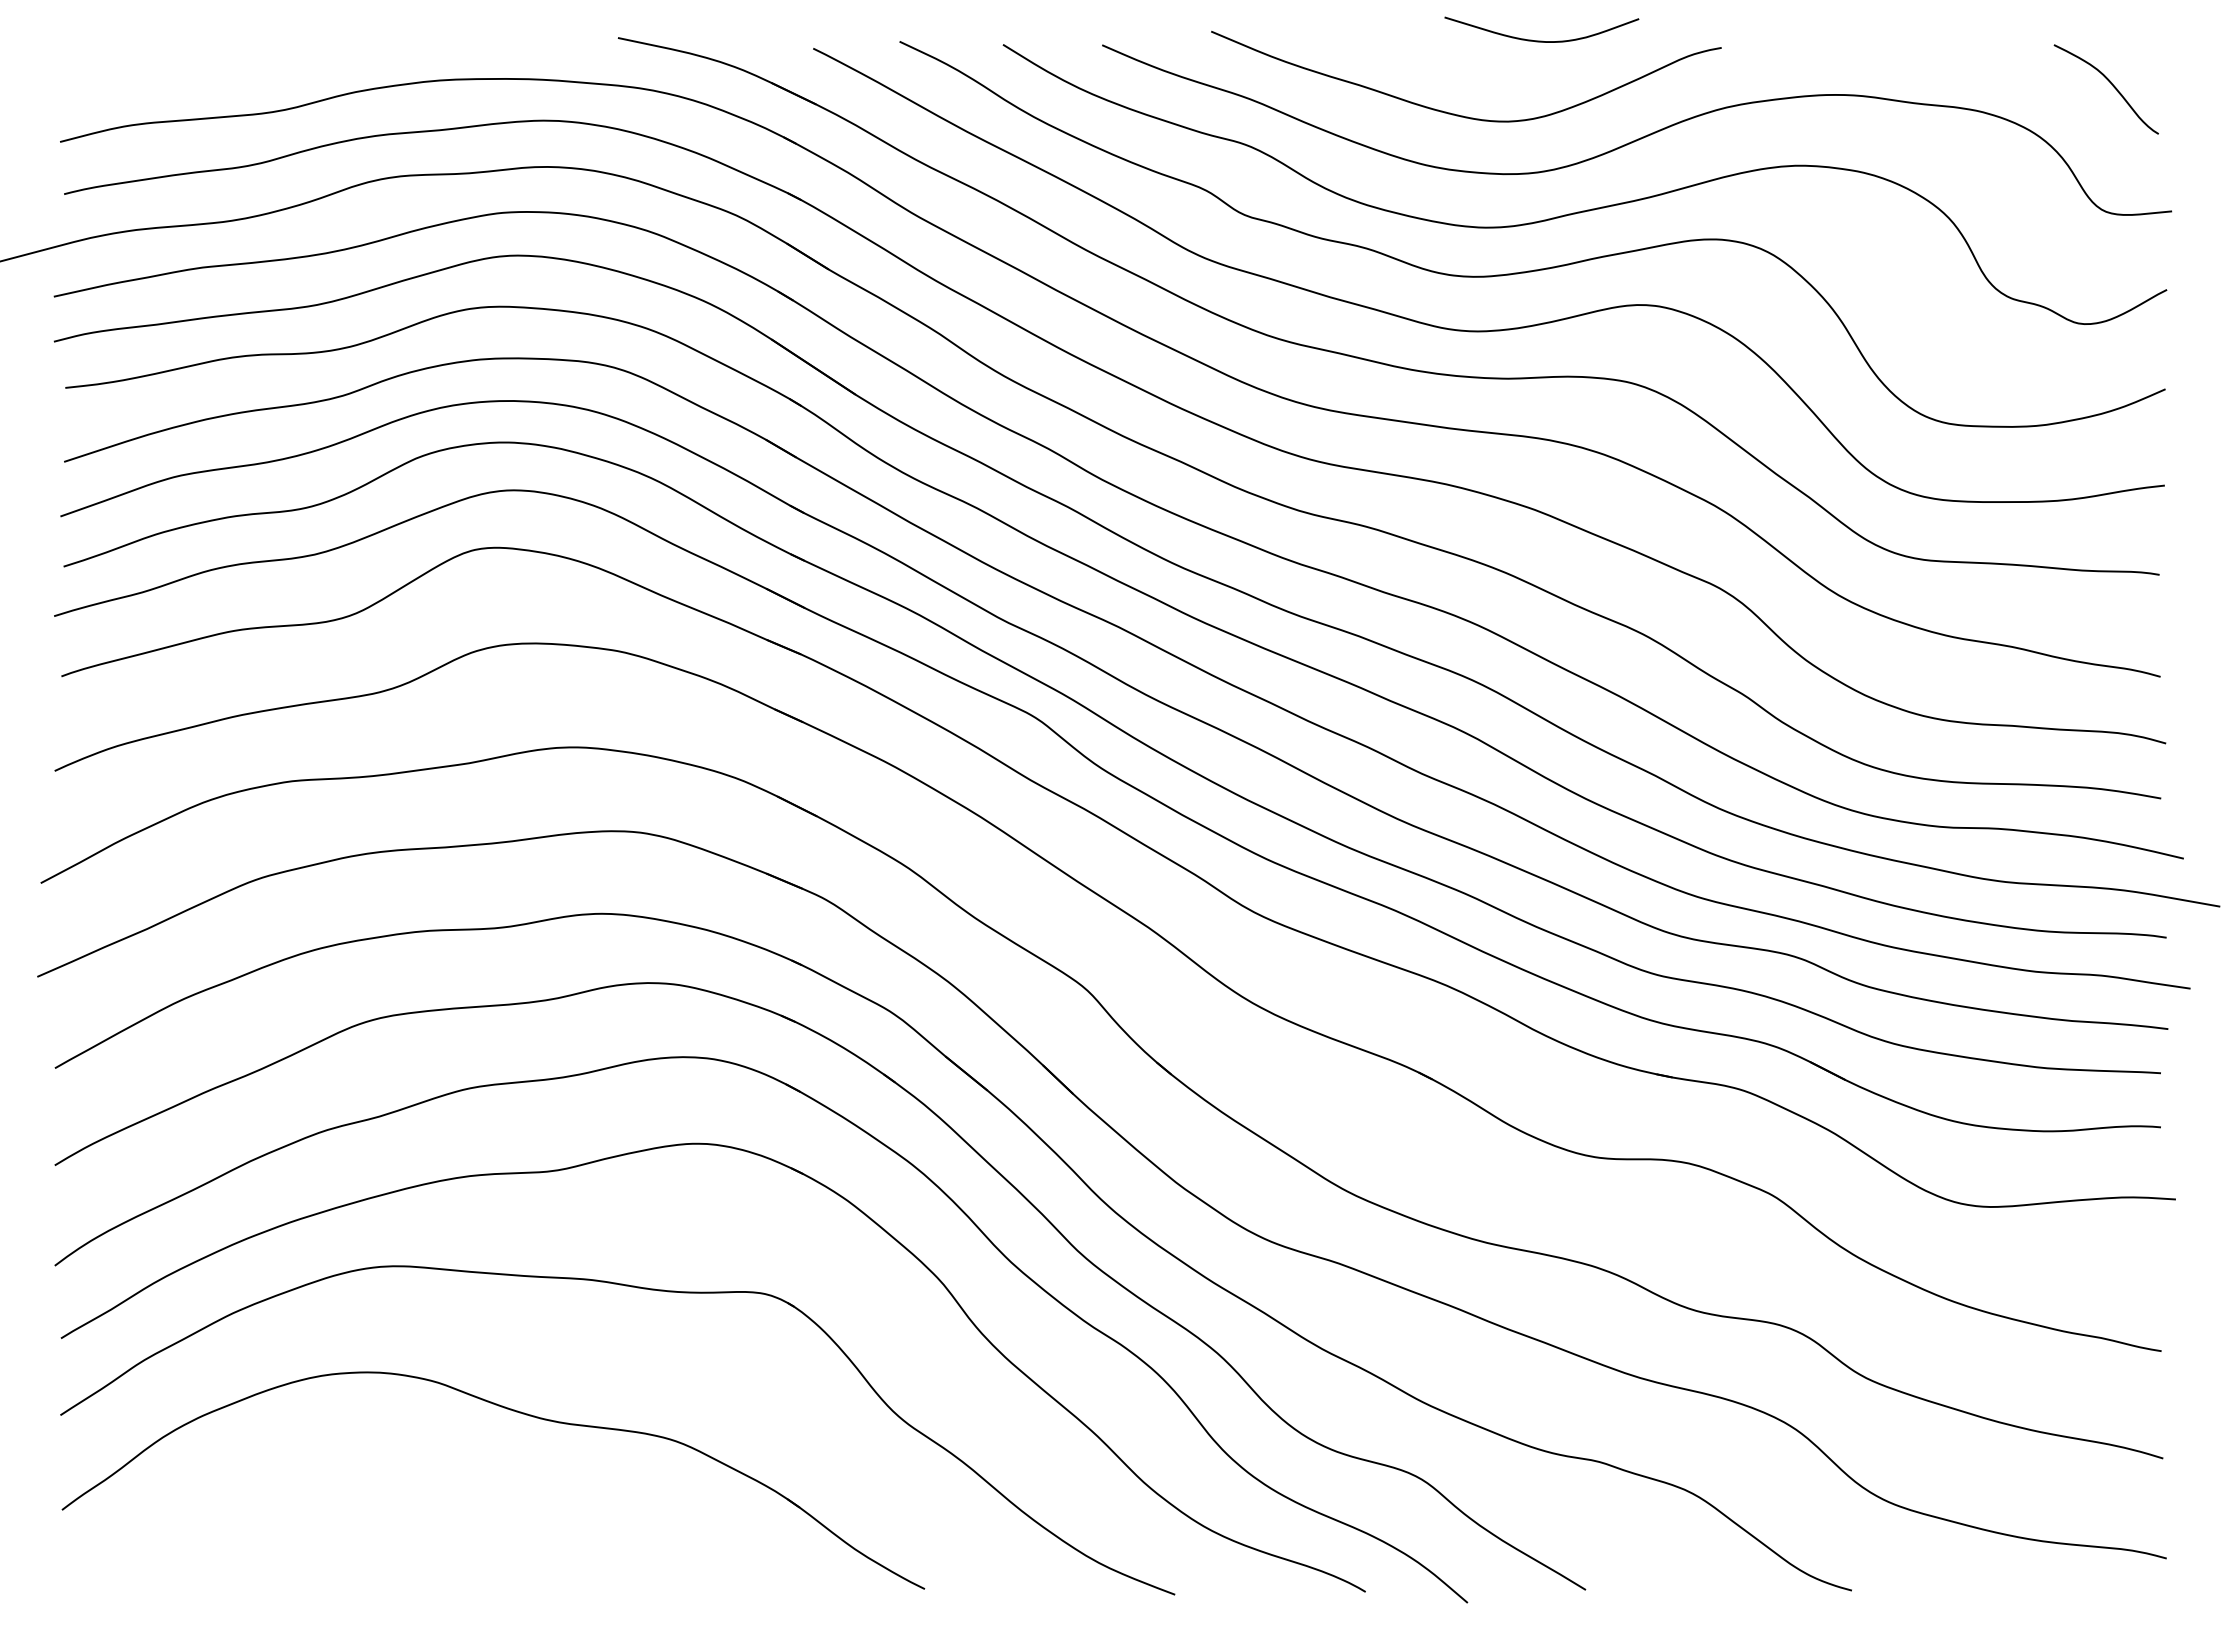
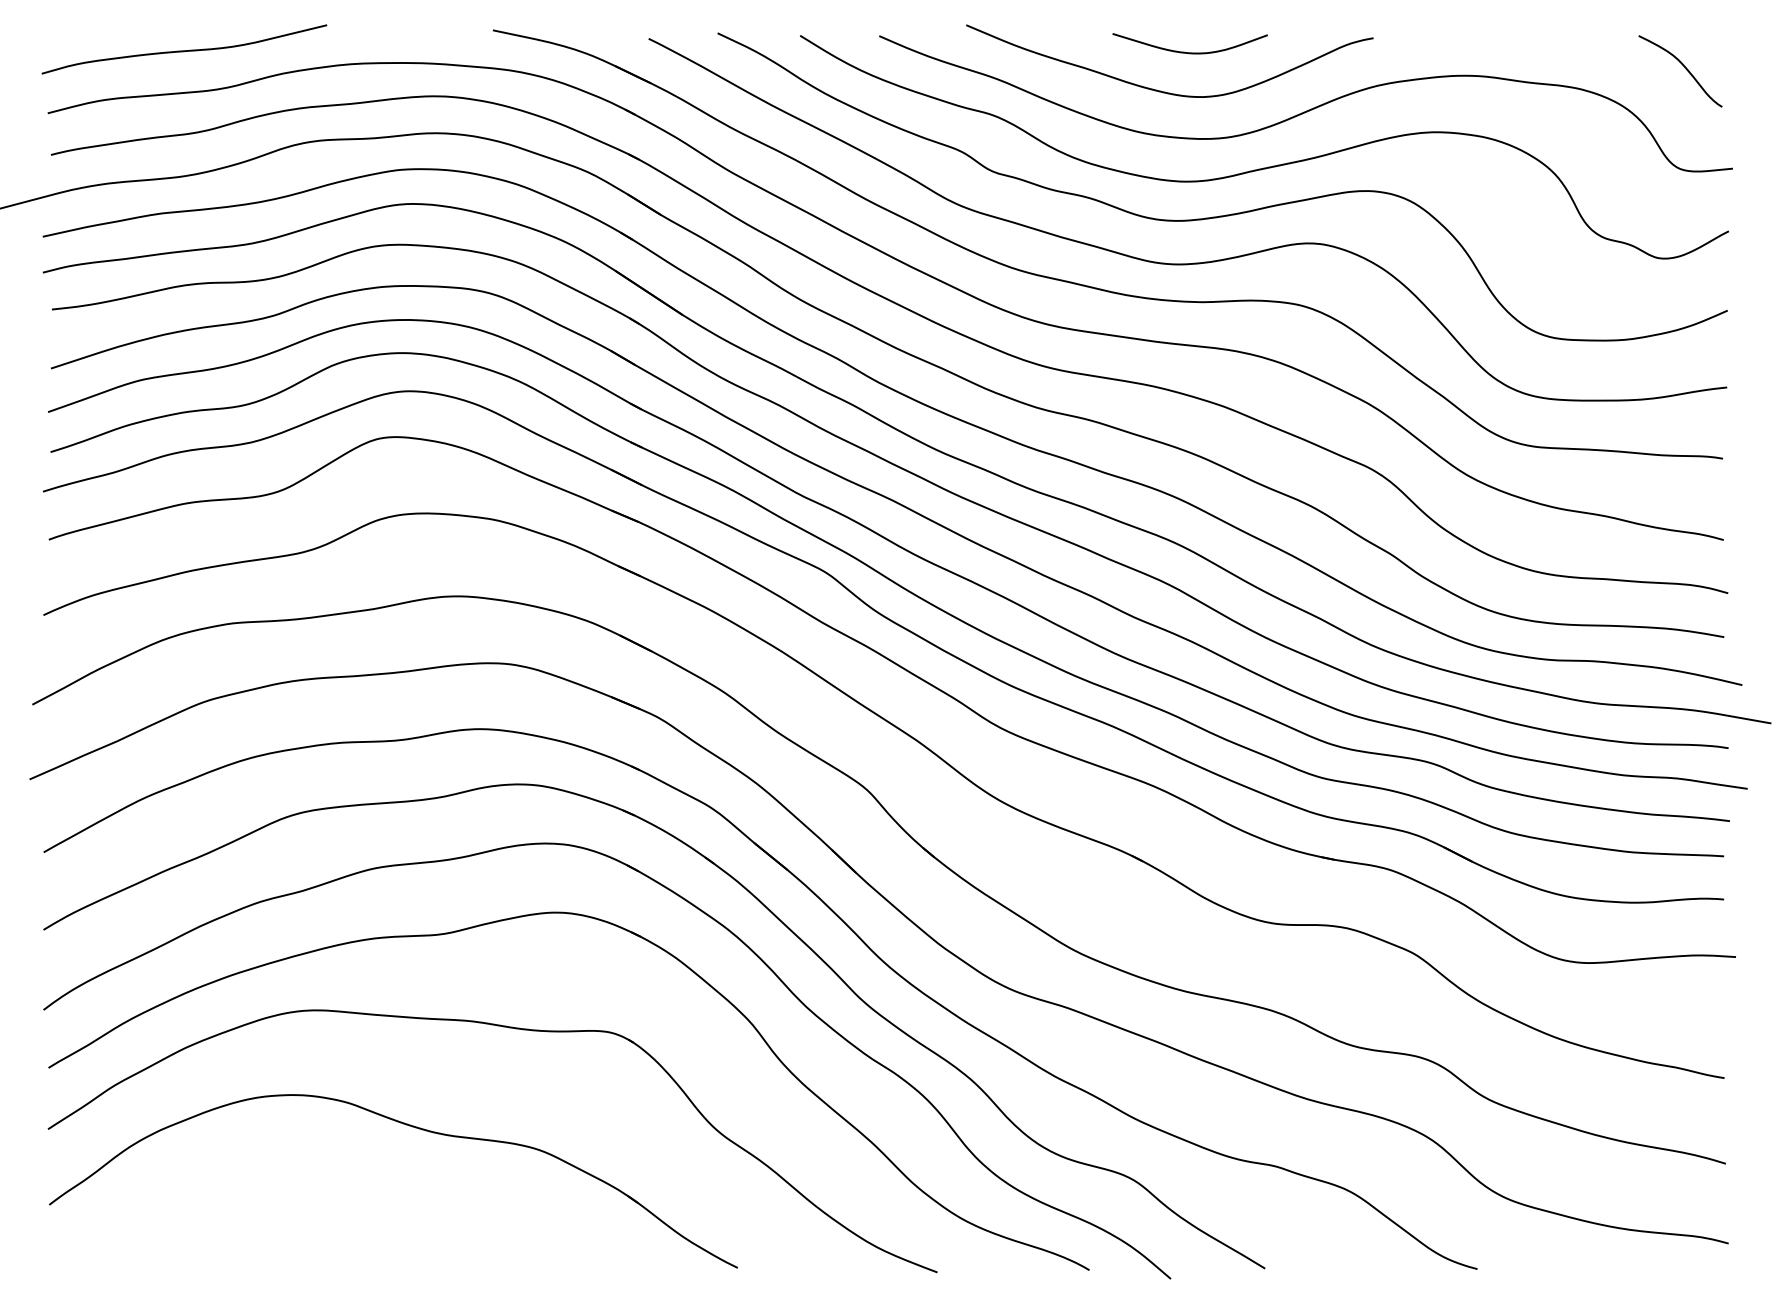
curve: (1541, 40) -> (1189, 52), moved
curve: (231, 63) -> (184, 50), added

